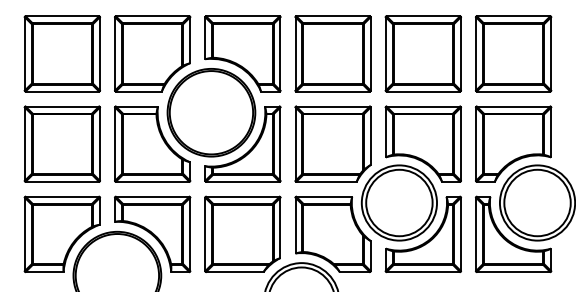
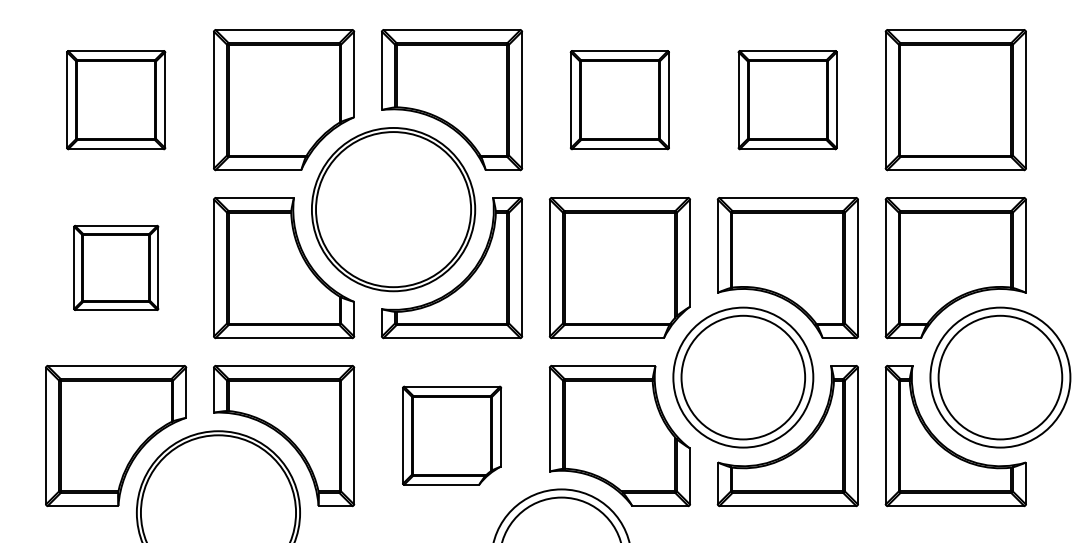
part: (62, 53) -> (116, 99), size x0.7
part: (332, 53) -> (618, 99), size x0.7
part: (422, 53) -> (786, 99), size x0.7
part: (62, 143) -> (116, 266), size x0.6
part: (242, 233) -> (451, 434), size x0.7

